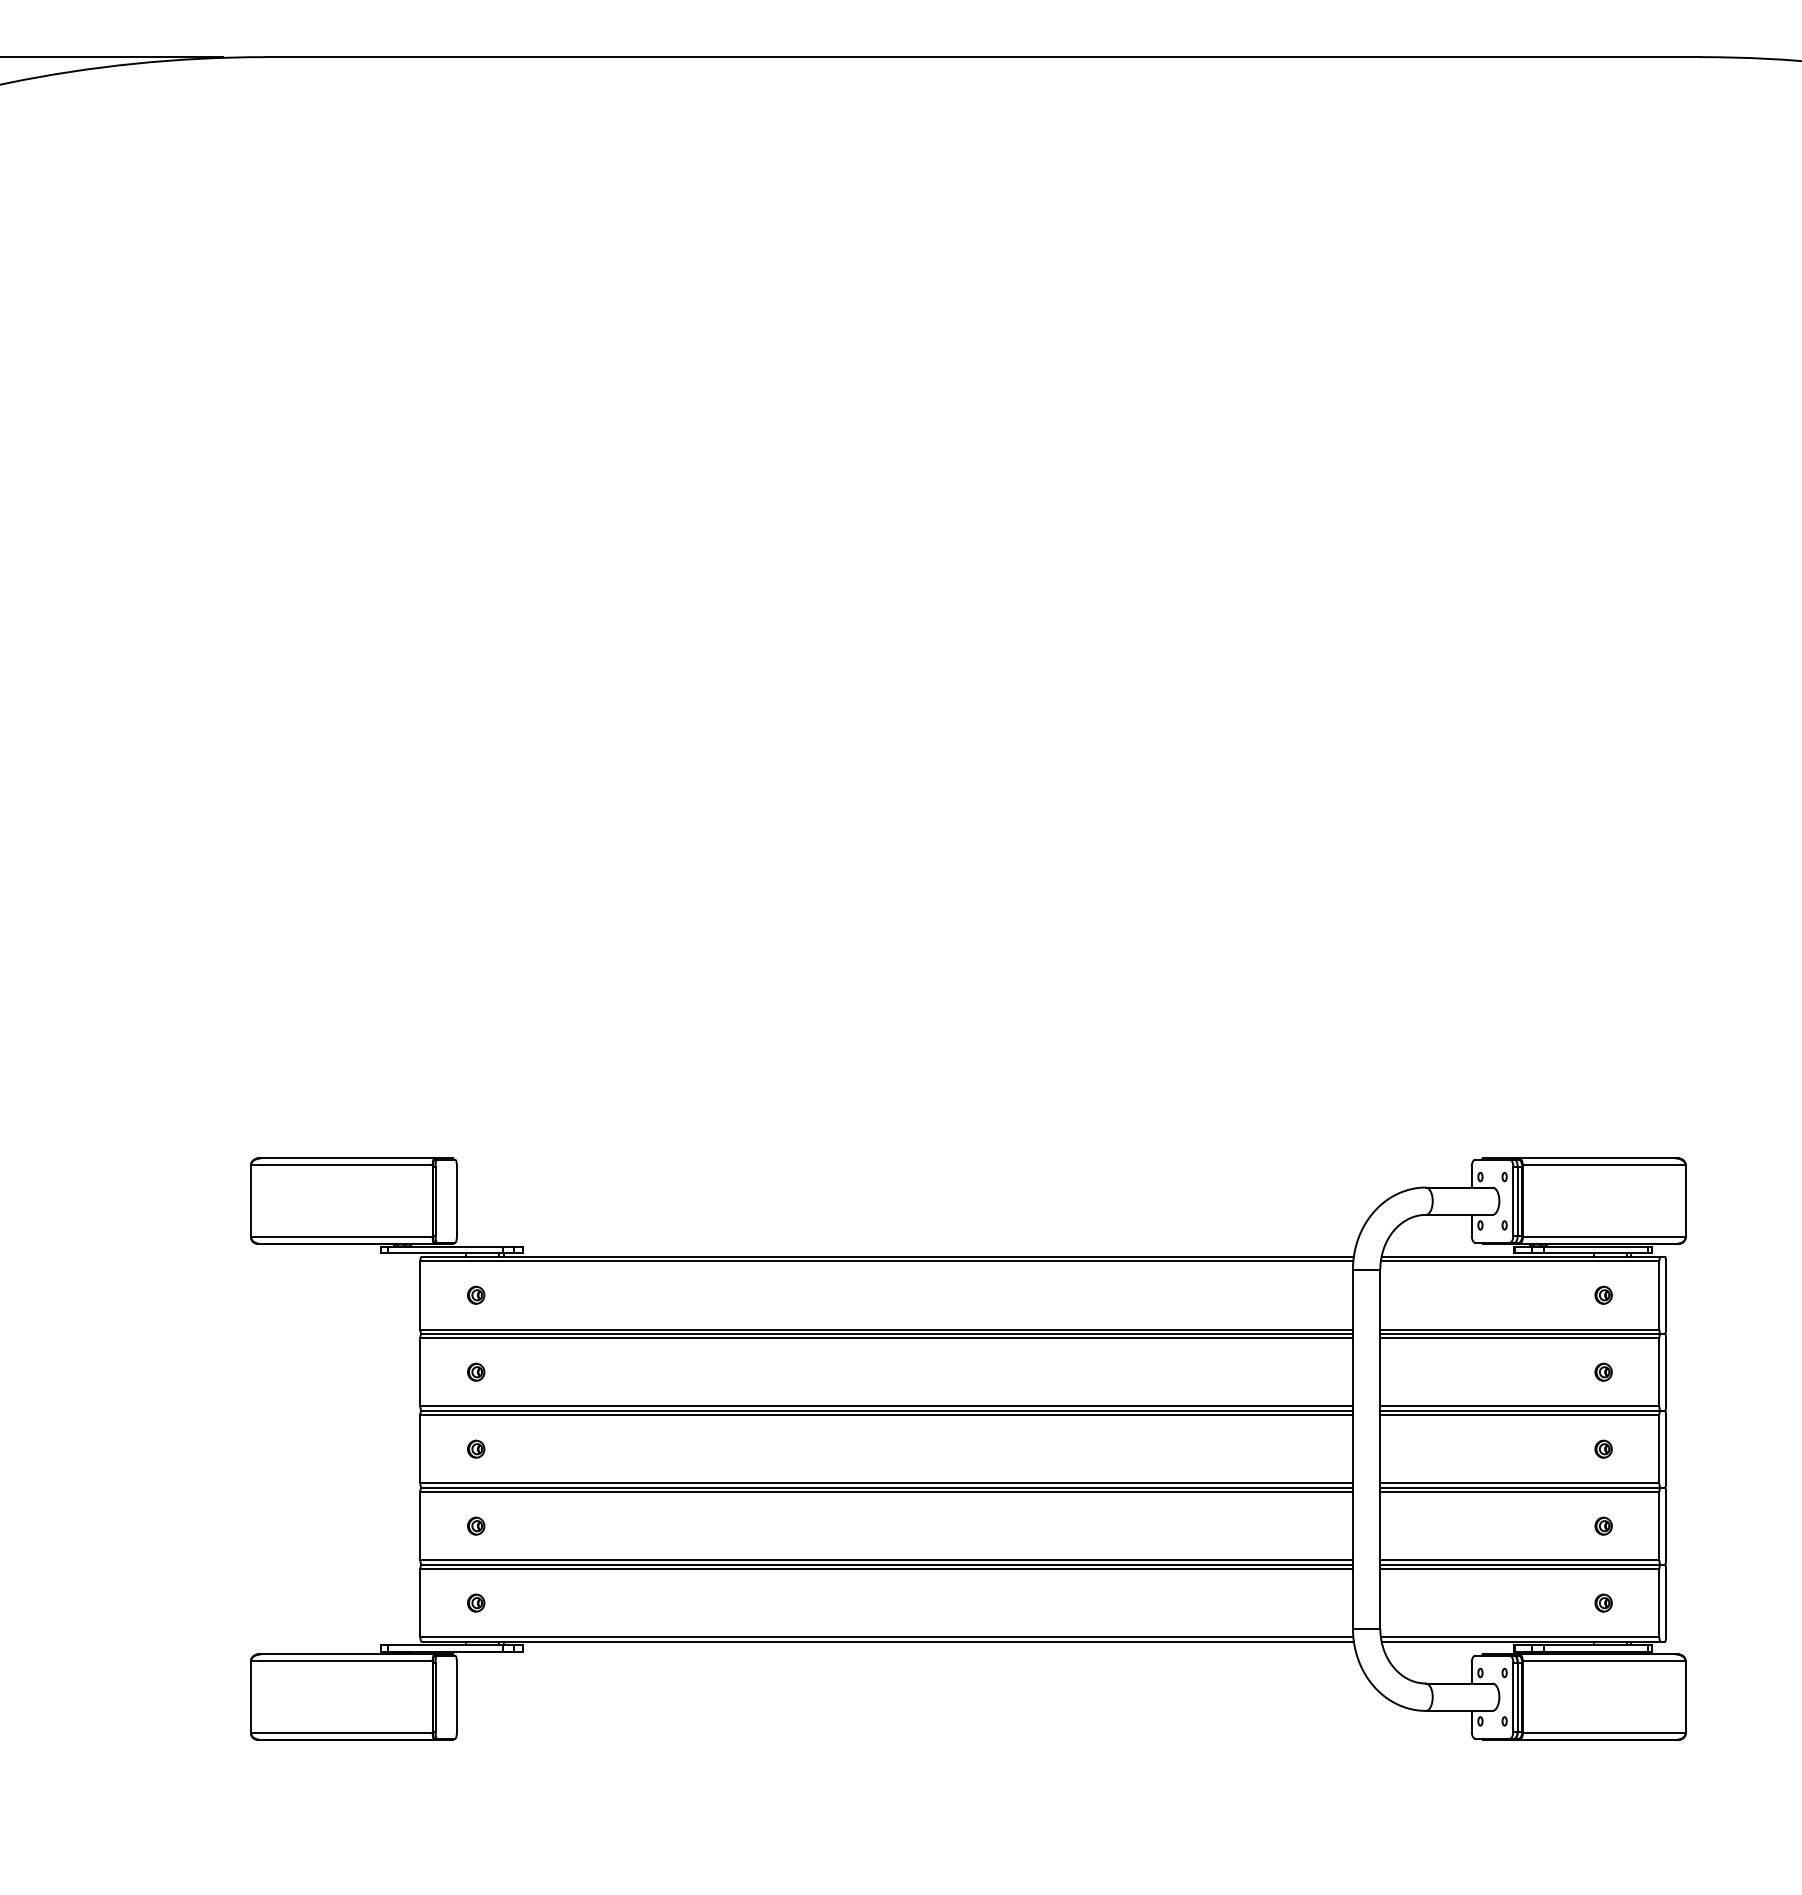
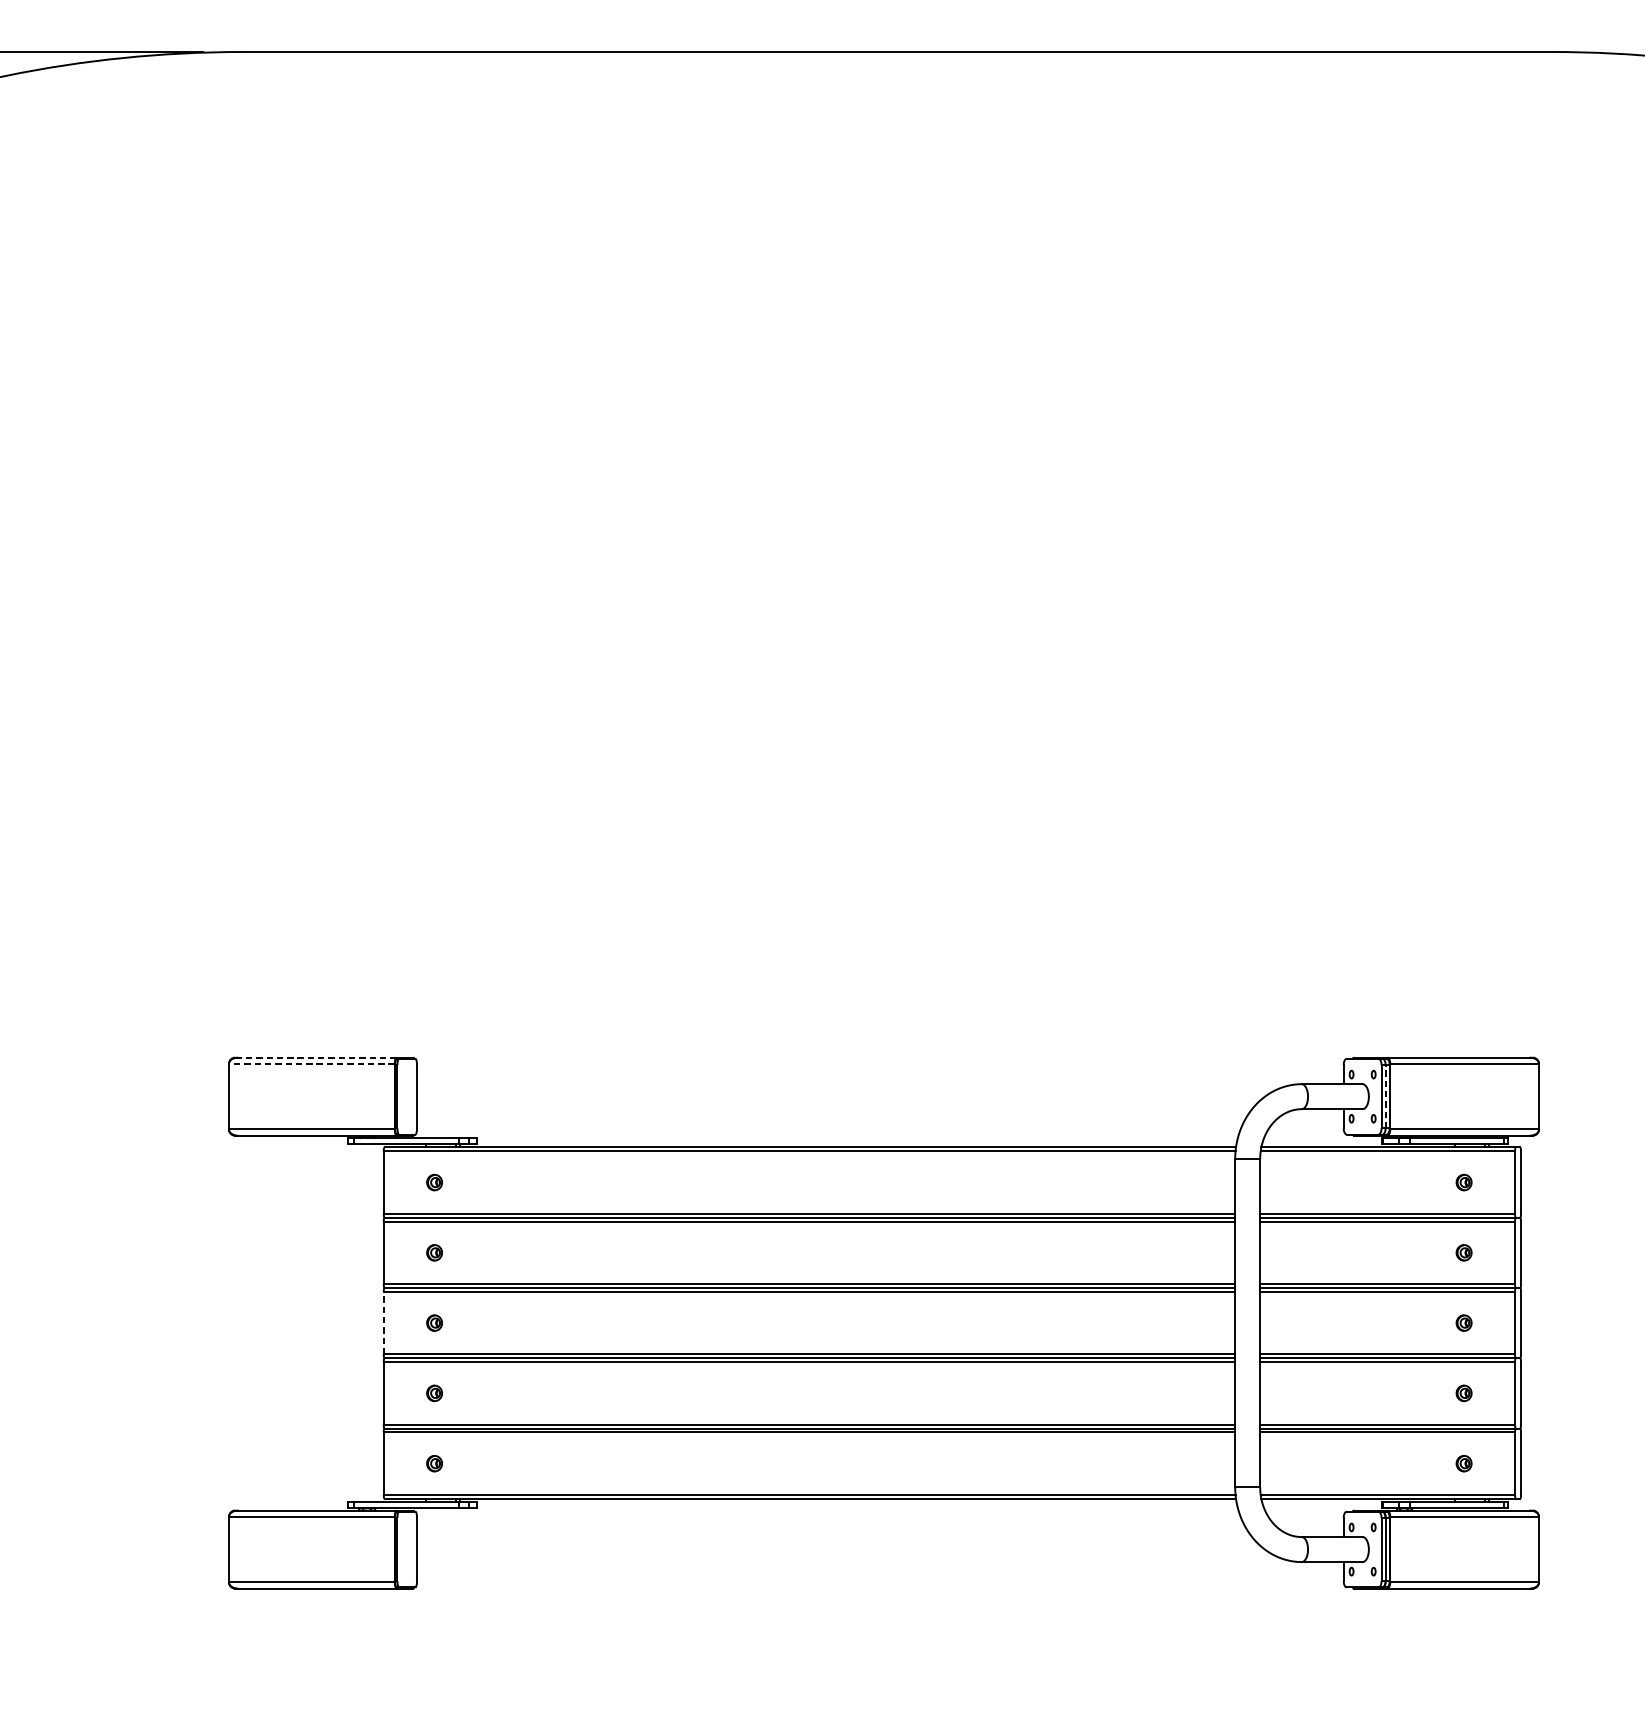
line: (347, 1158) -> (317, 1057), solid -> dashed
line: (341, 1165) -> (311, 1064), solid -> dashed
line: (1517, 1201) -> (1385, 1096), solid -> dashed
line: (420, 1448) -> (383, 1322), solid -> dashed

